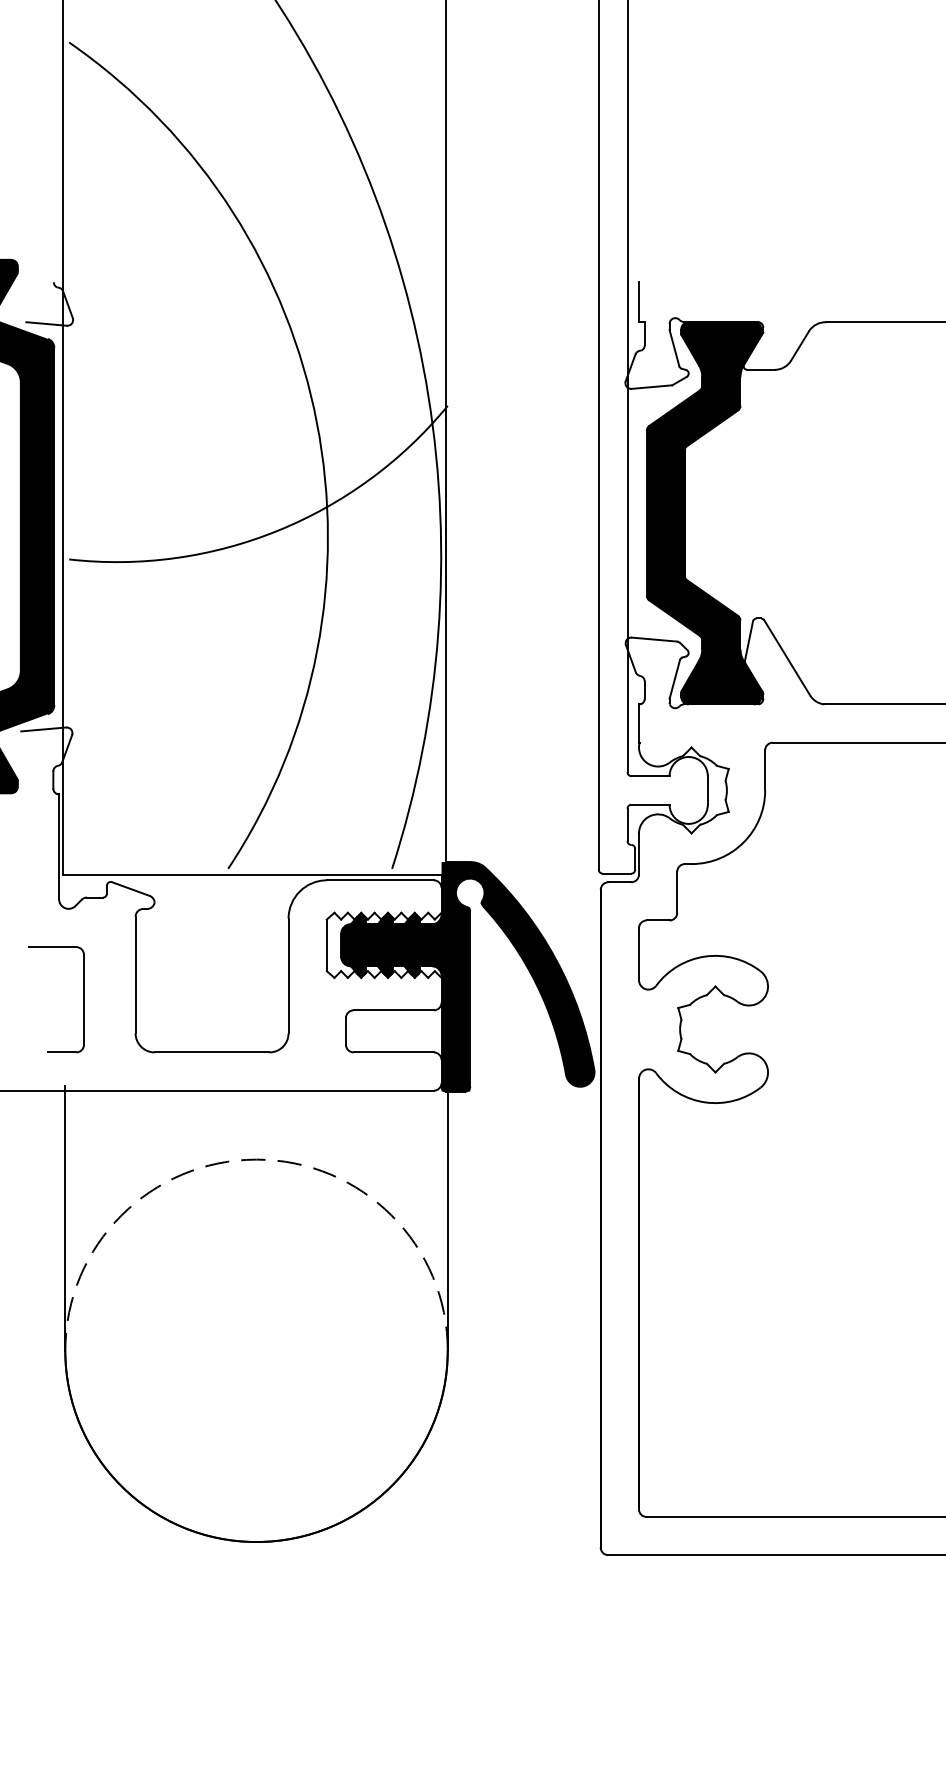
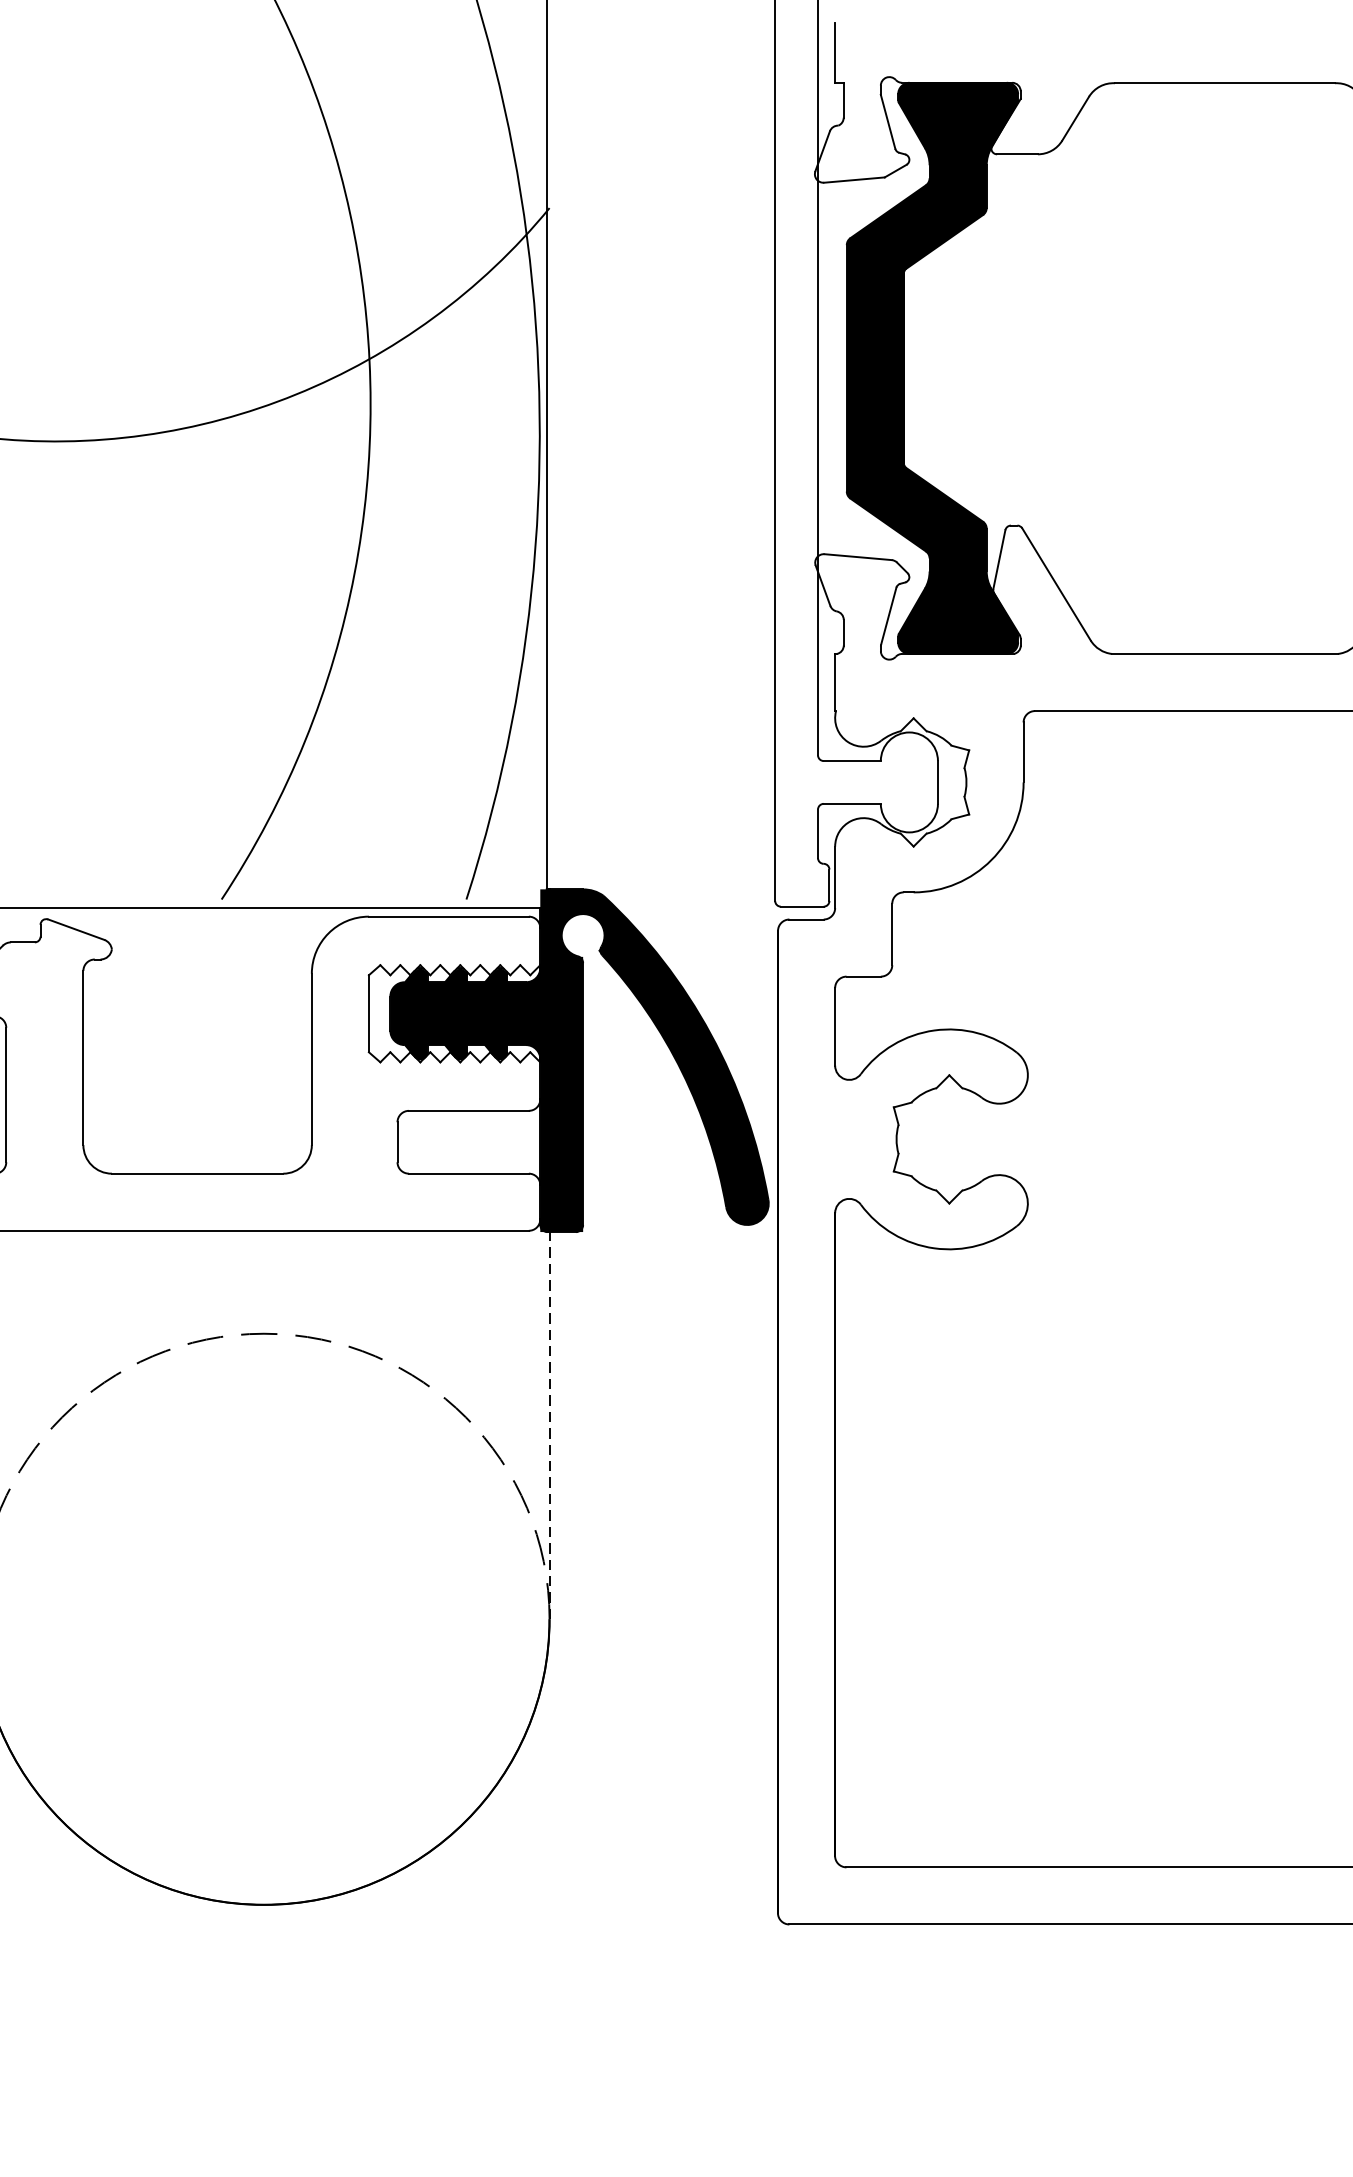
line: (447, 1218) -> (549, 1421), solid -> dashed

